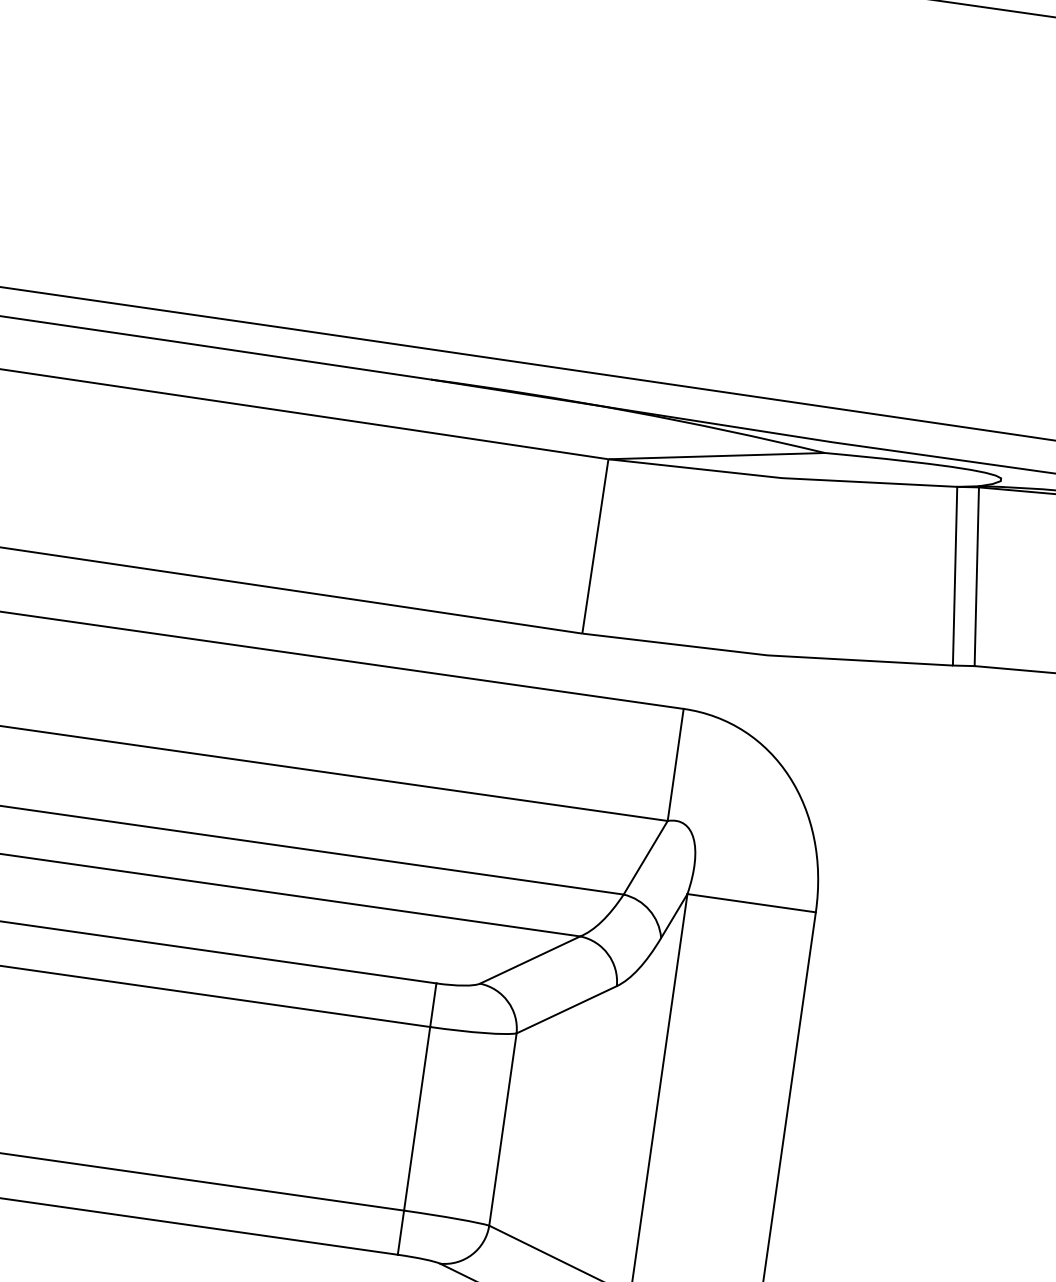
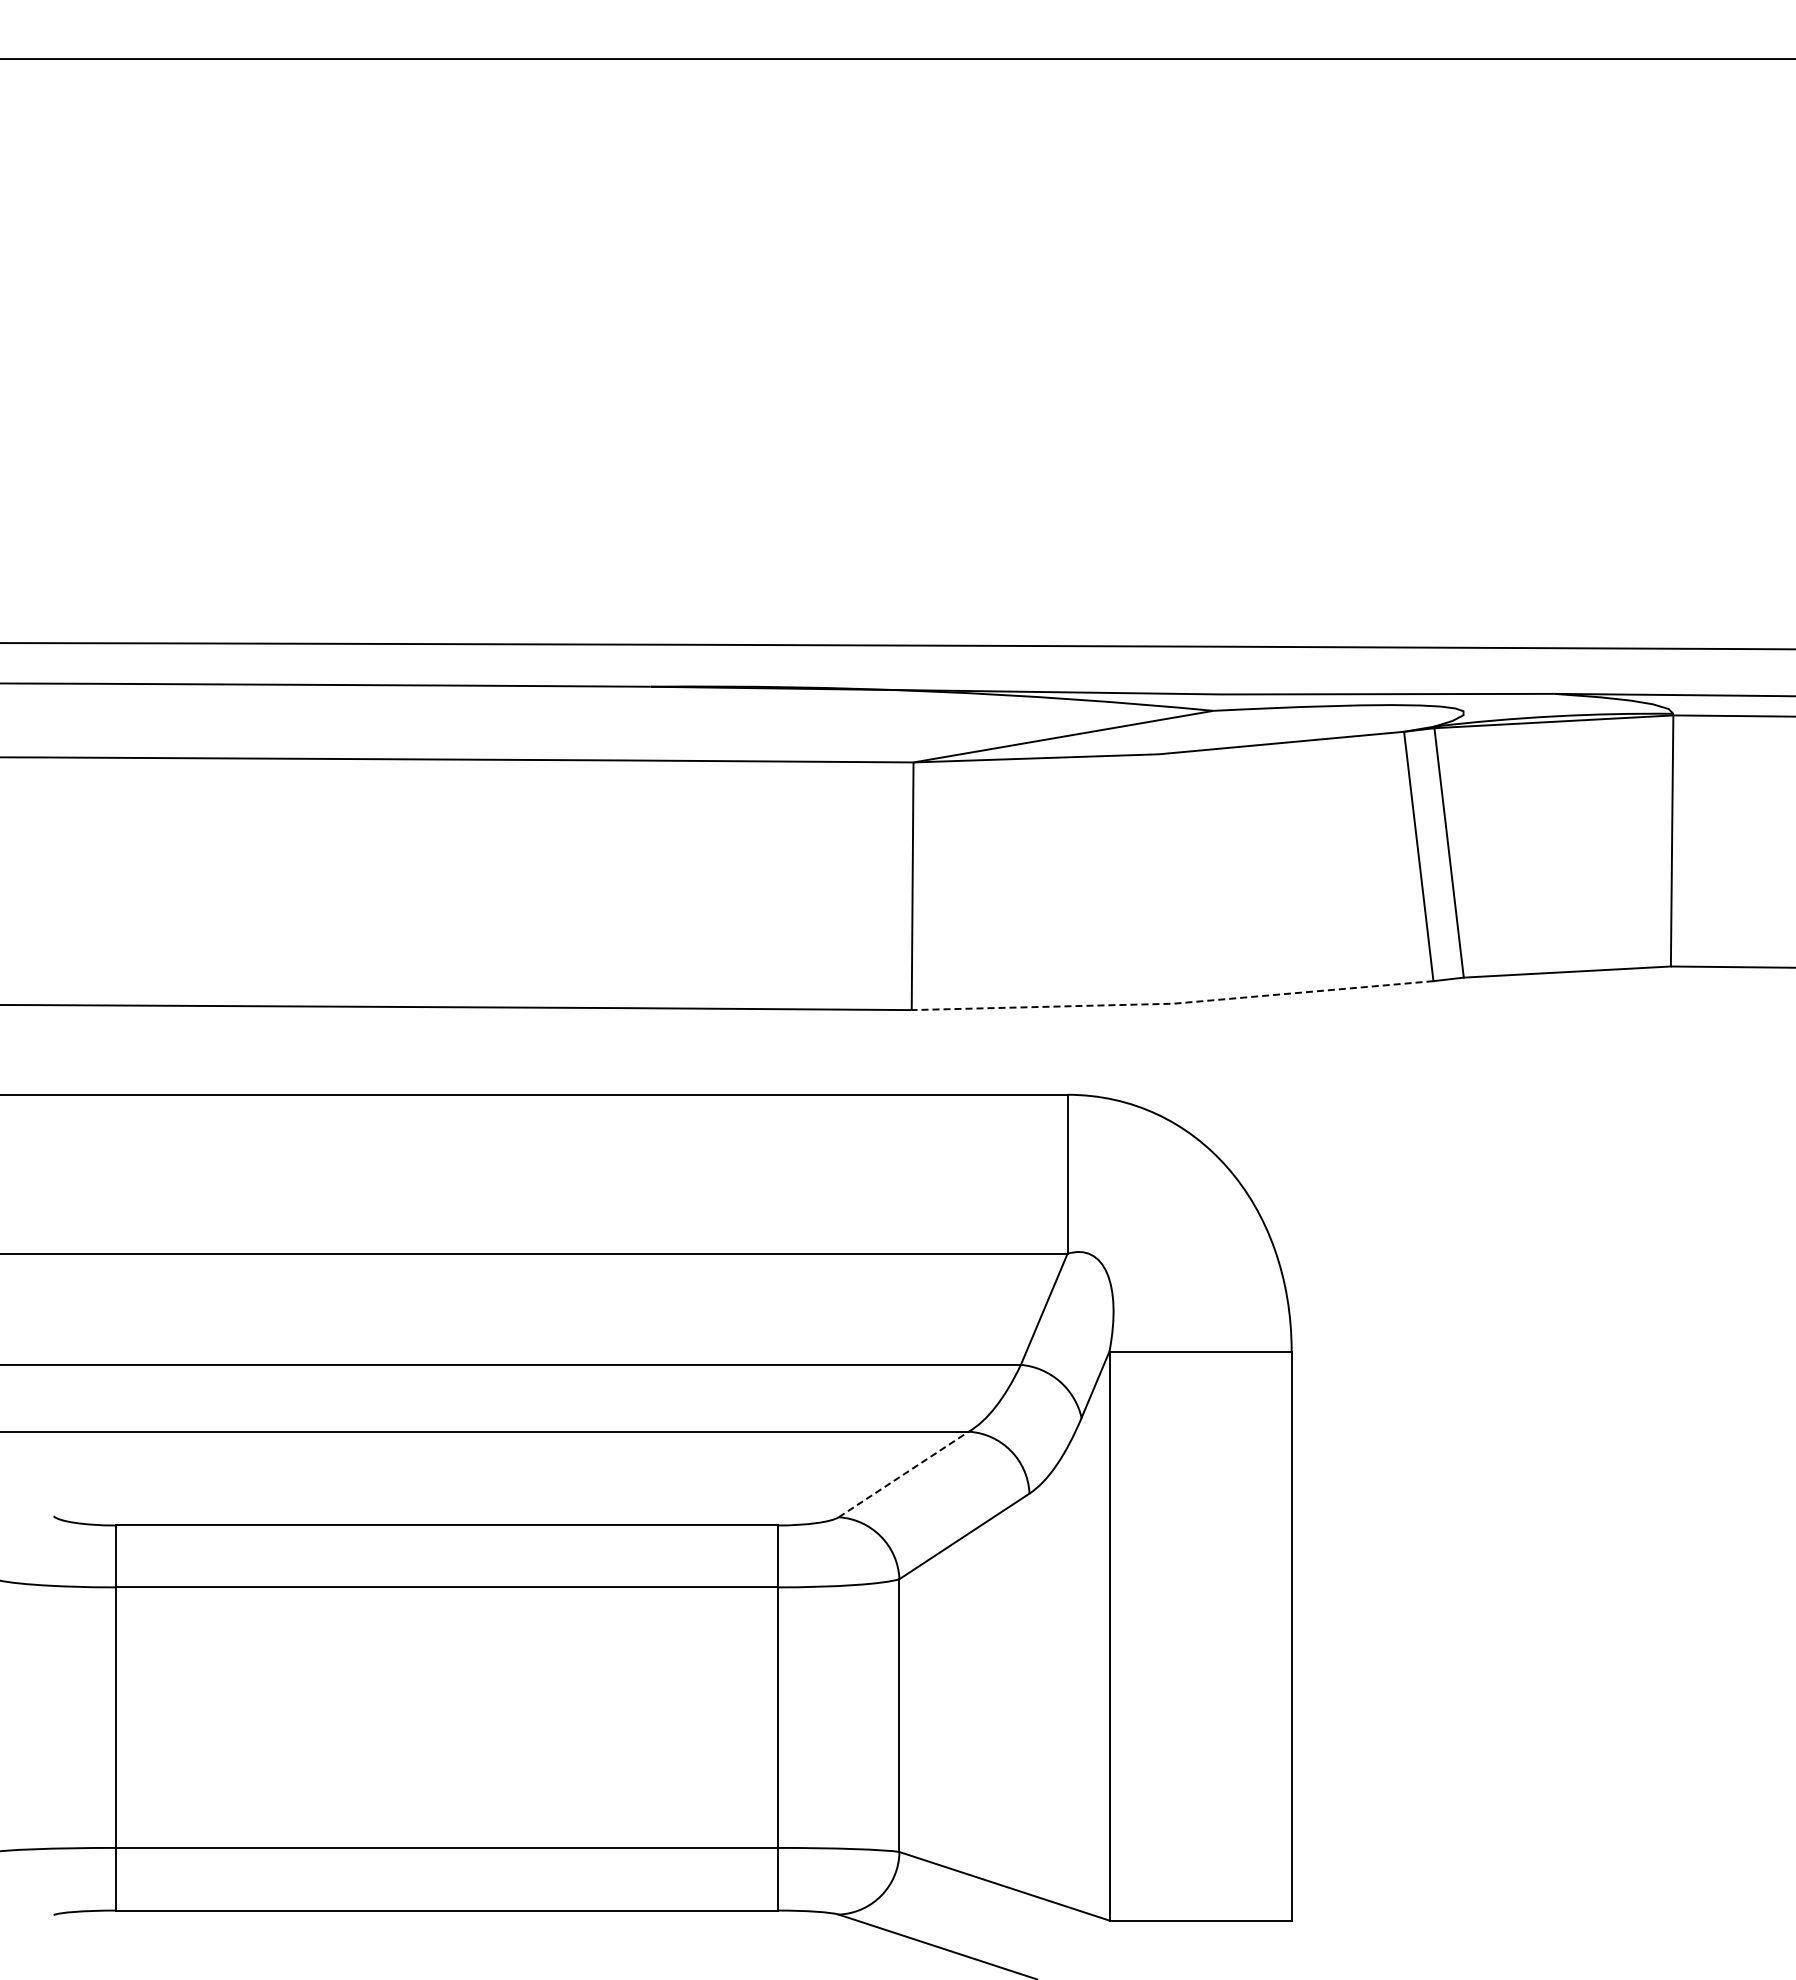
line: (767, 655) -> (1173, 1003), solid -> dashed
line: (529, 960) -> (903, 1474), solid -> dashed

